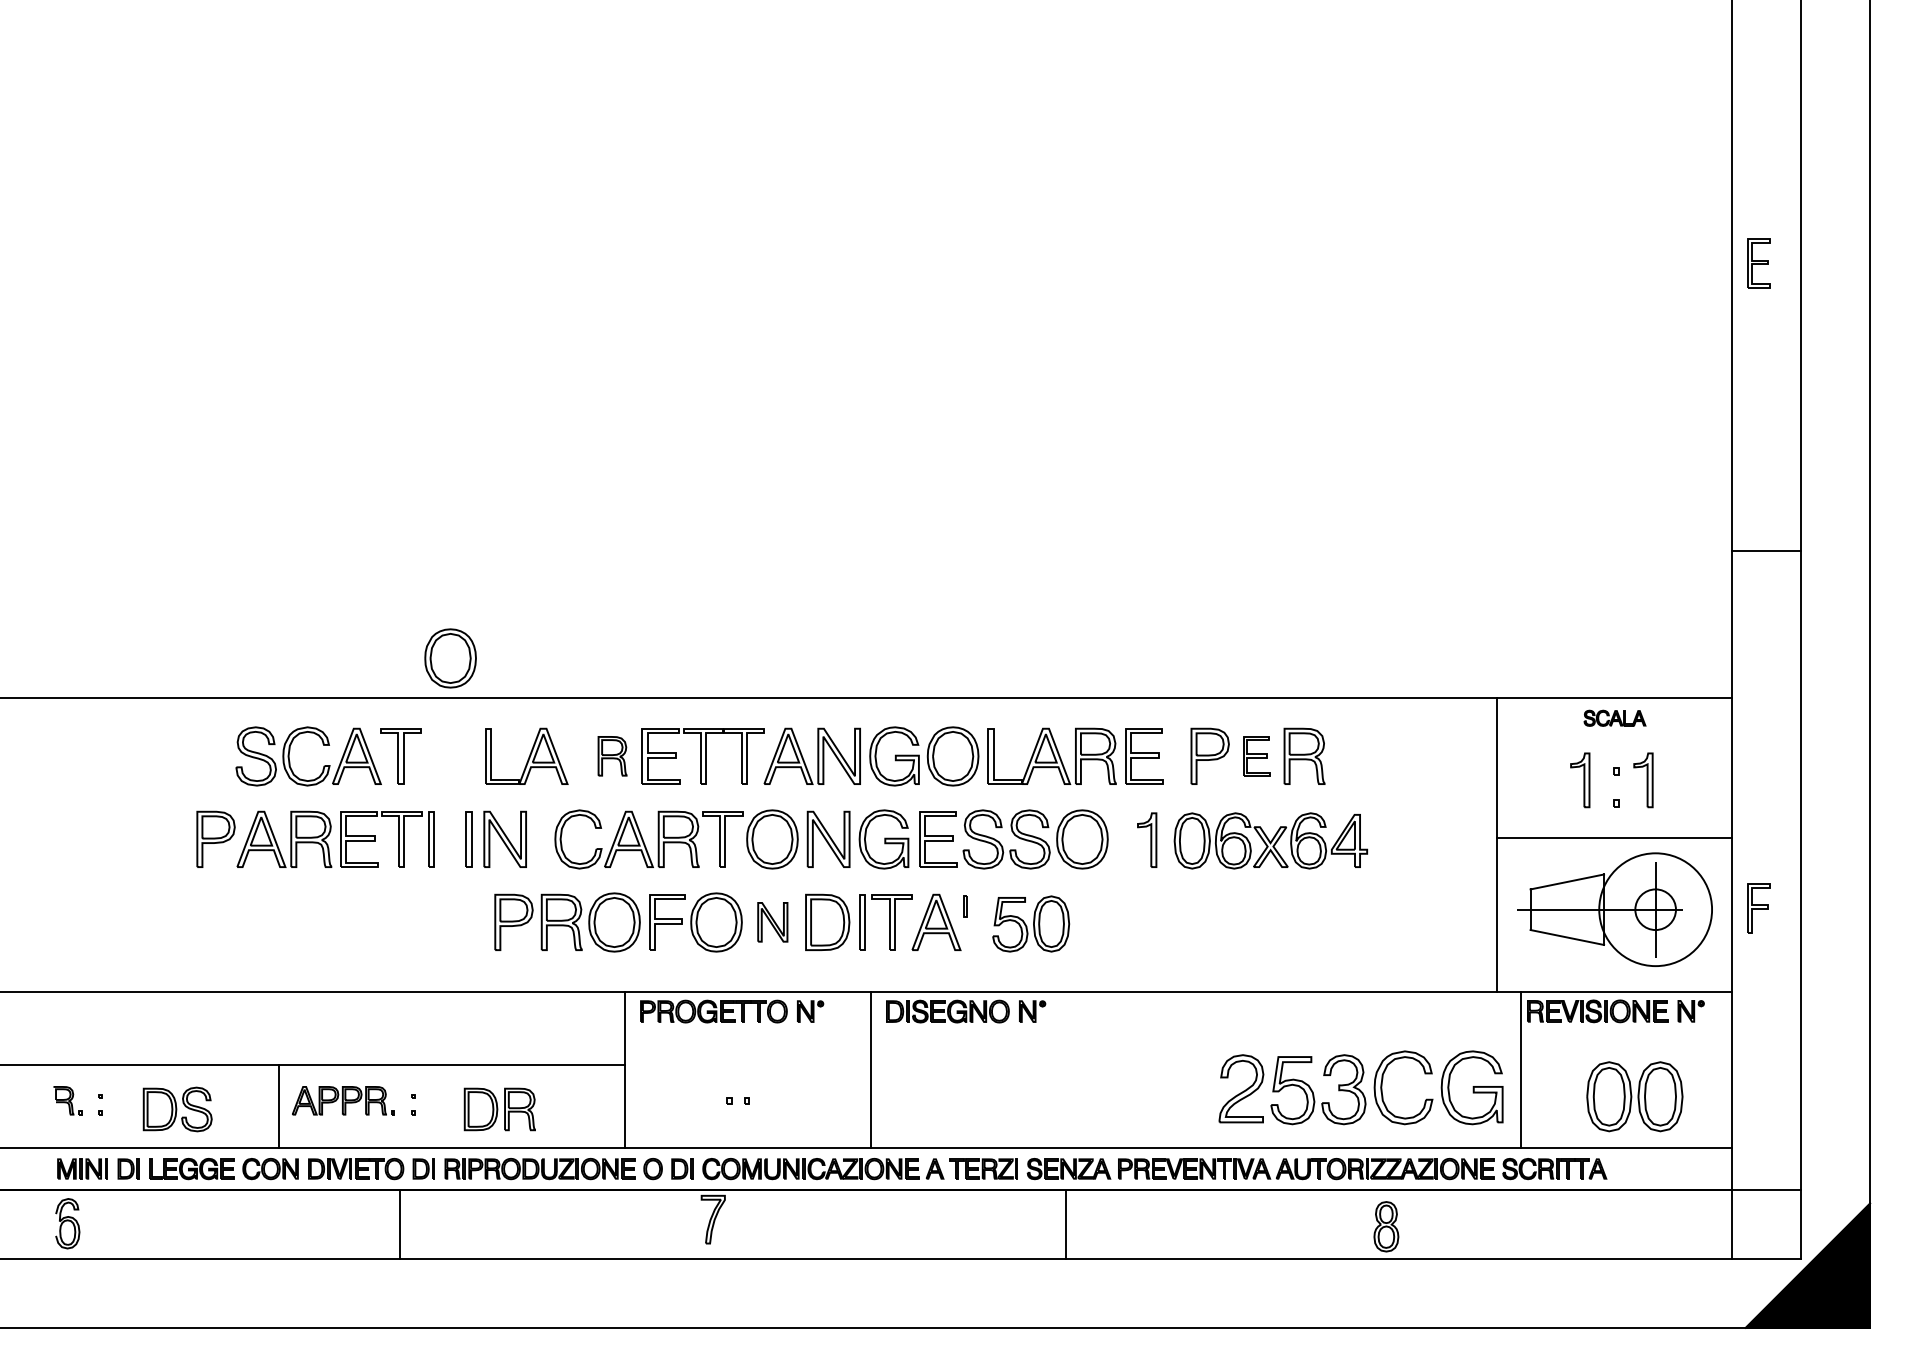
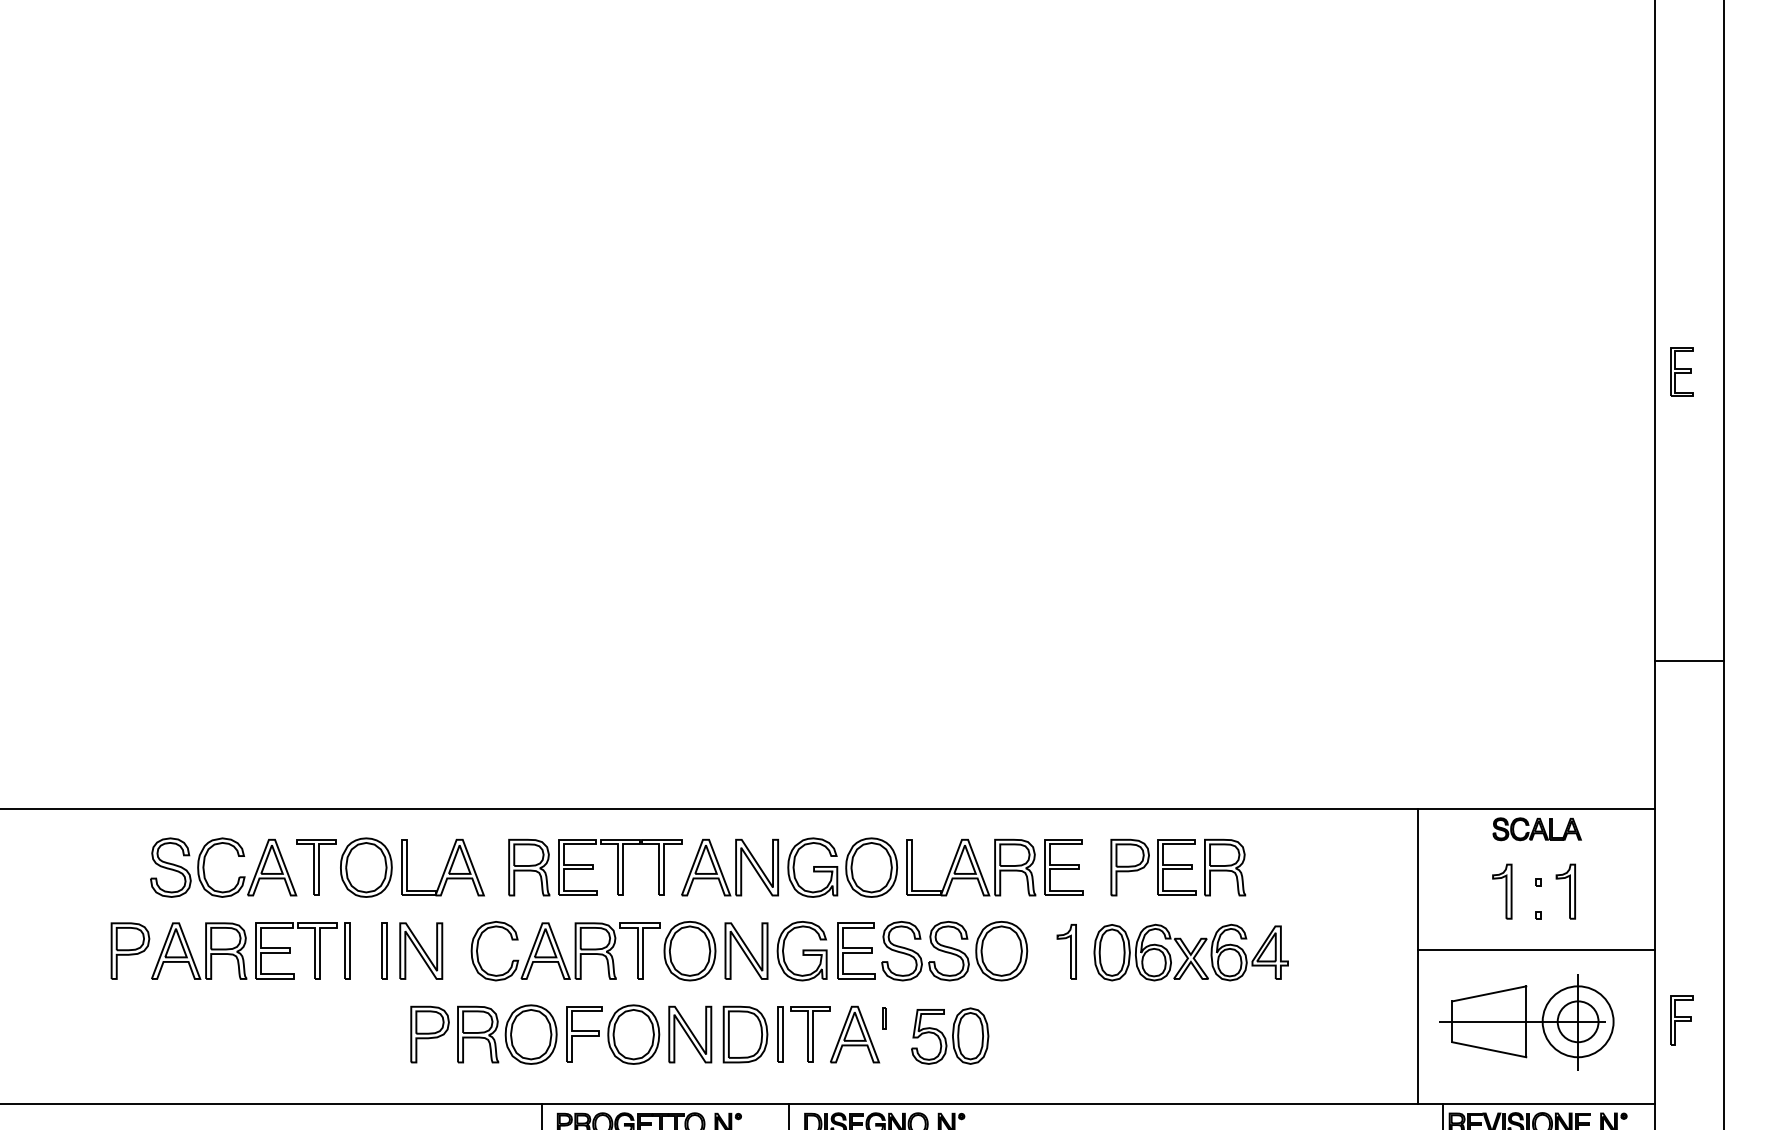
part: (450, 658) -> (366, 867), moved
part: (1614, 718) -> (1536, 829), size x1.43
part: (612, 755) -> (529, 866), size x1.43
part: (1256, 756) -> (1176, 867), size x1.43
circle: (1655, 909) -> (1577, 1021), size x0.62
part: (772, 921) -> (690, 1033), size x1.43

